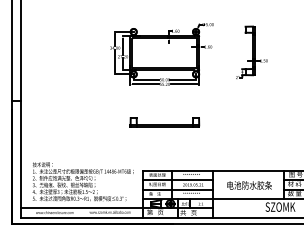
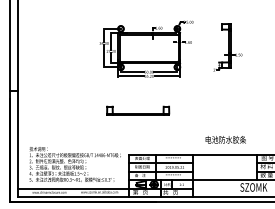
part: (165, 122) -> (138, 110), moved
text: (249, 185) -> (225, 139), moved

